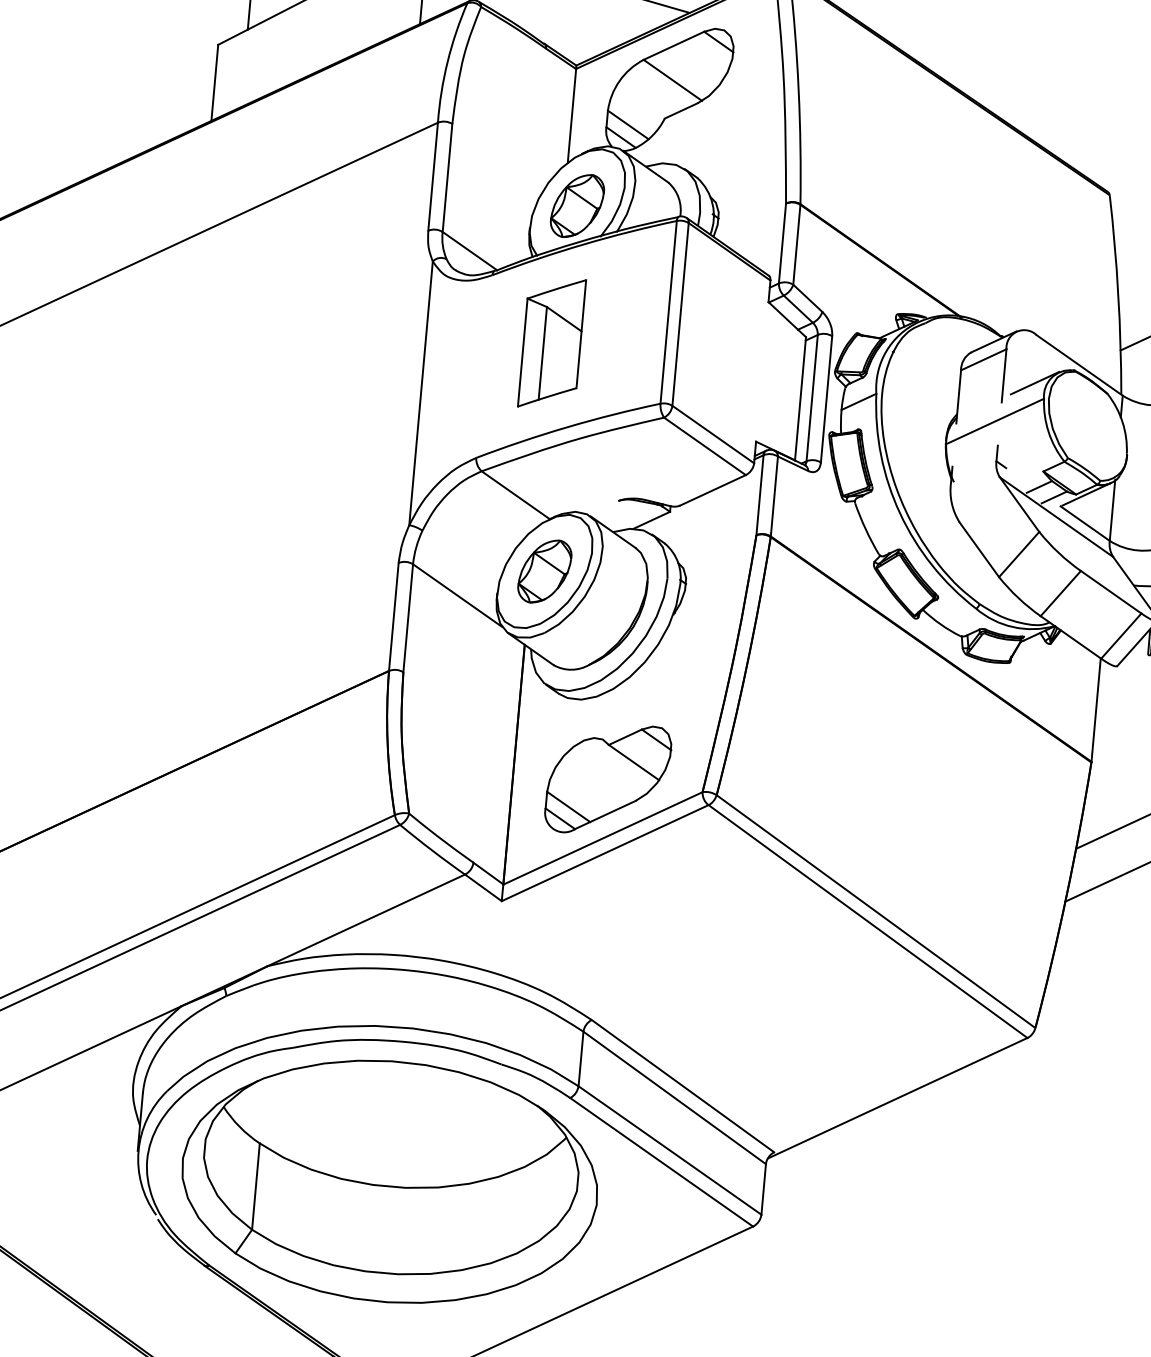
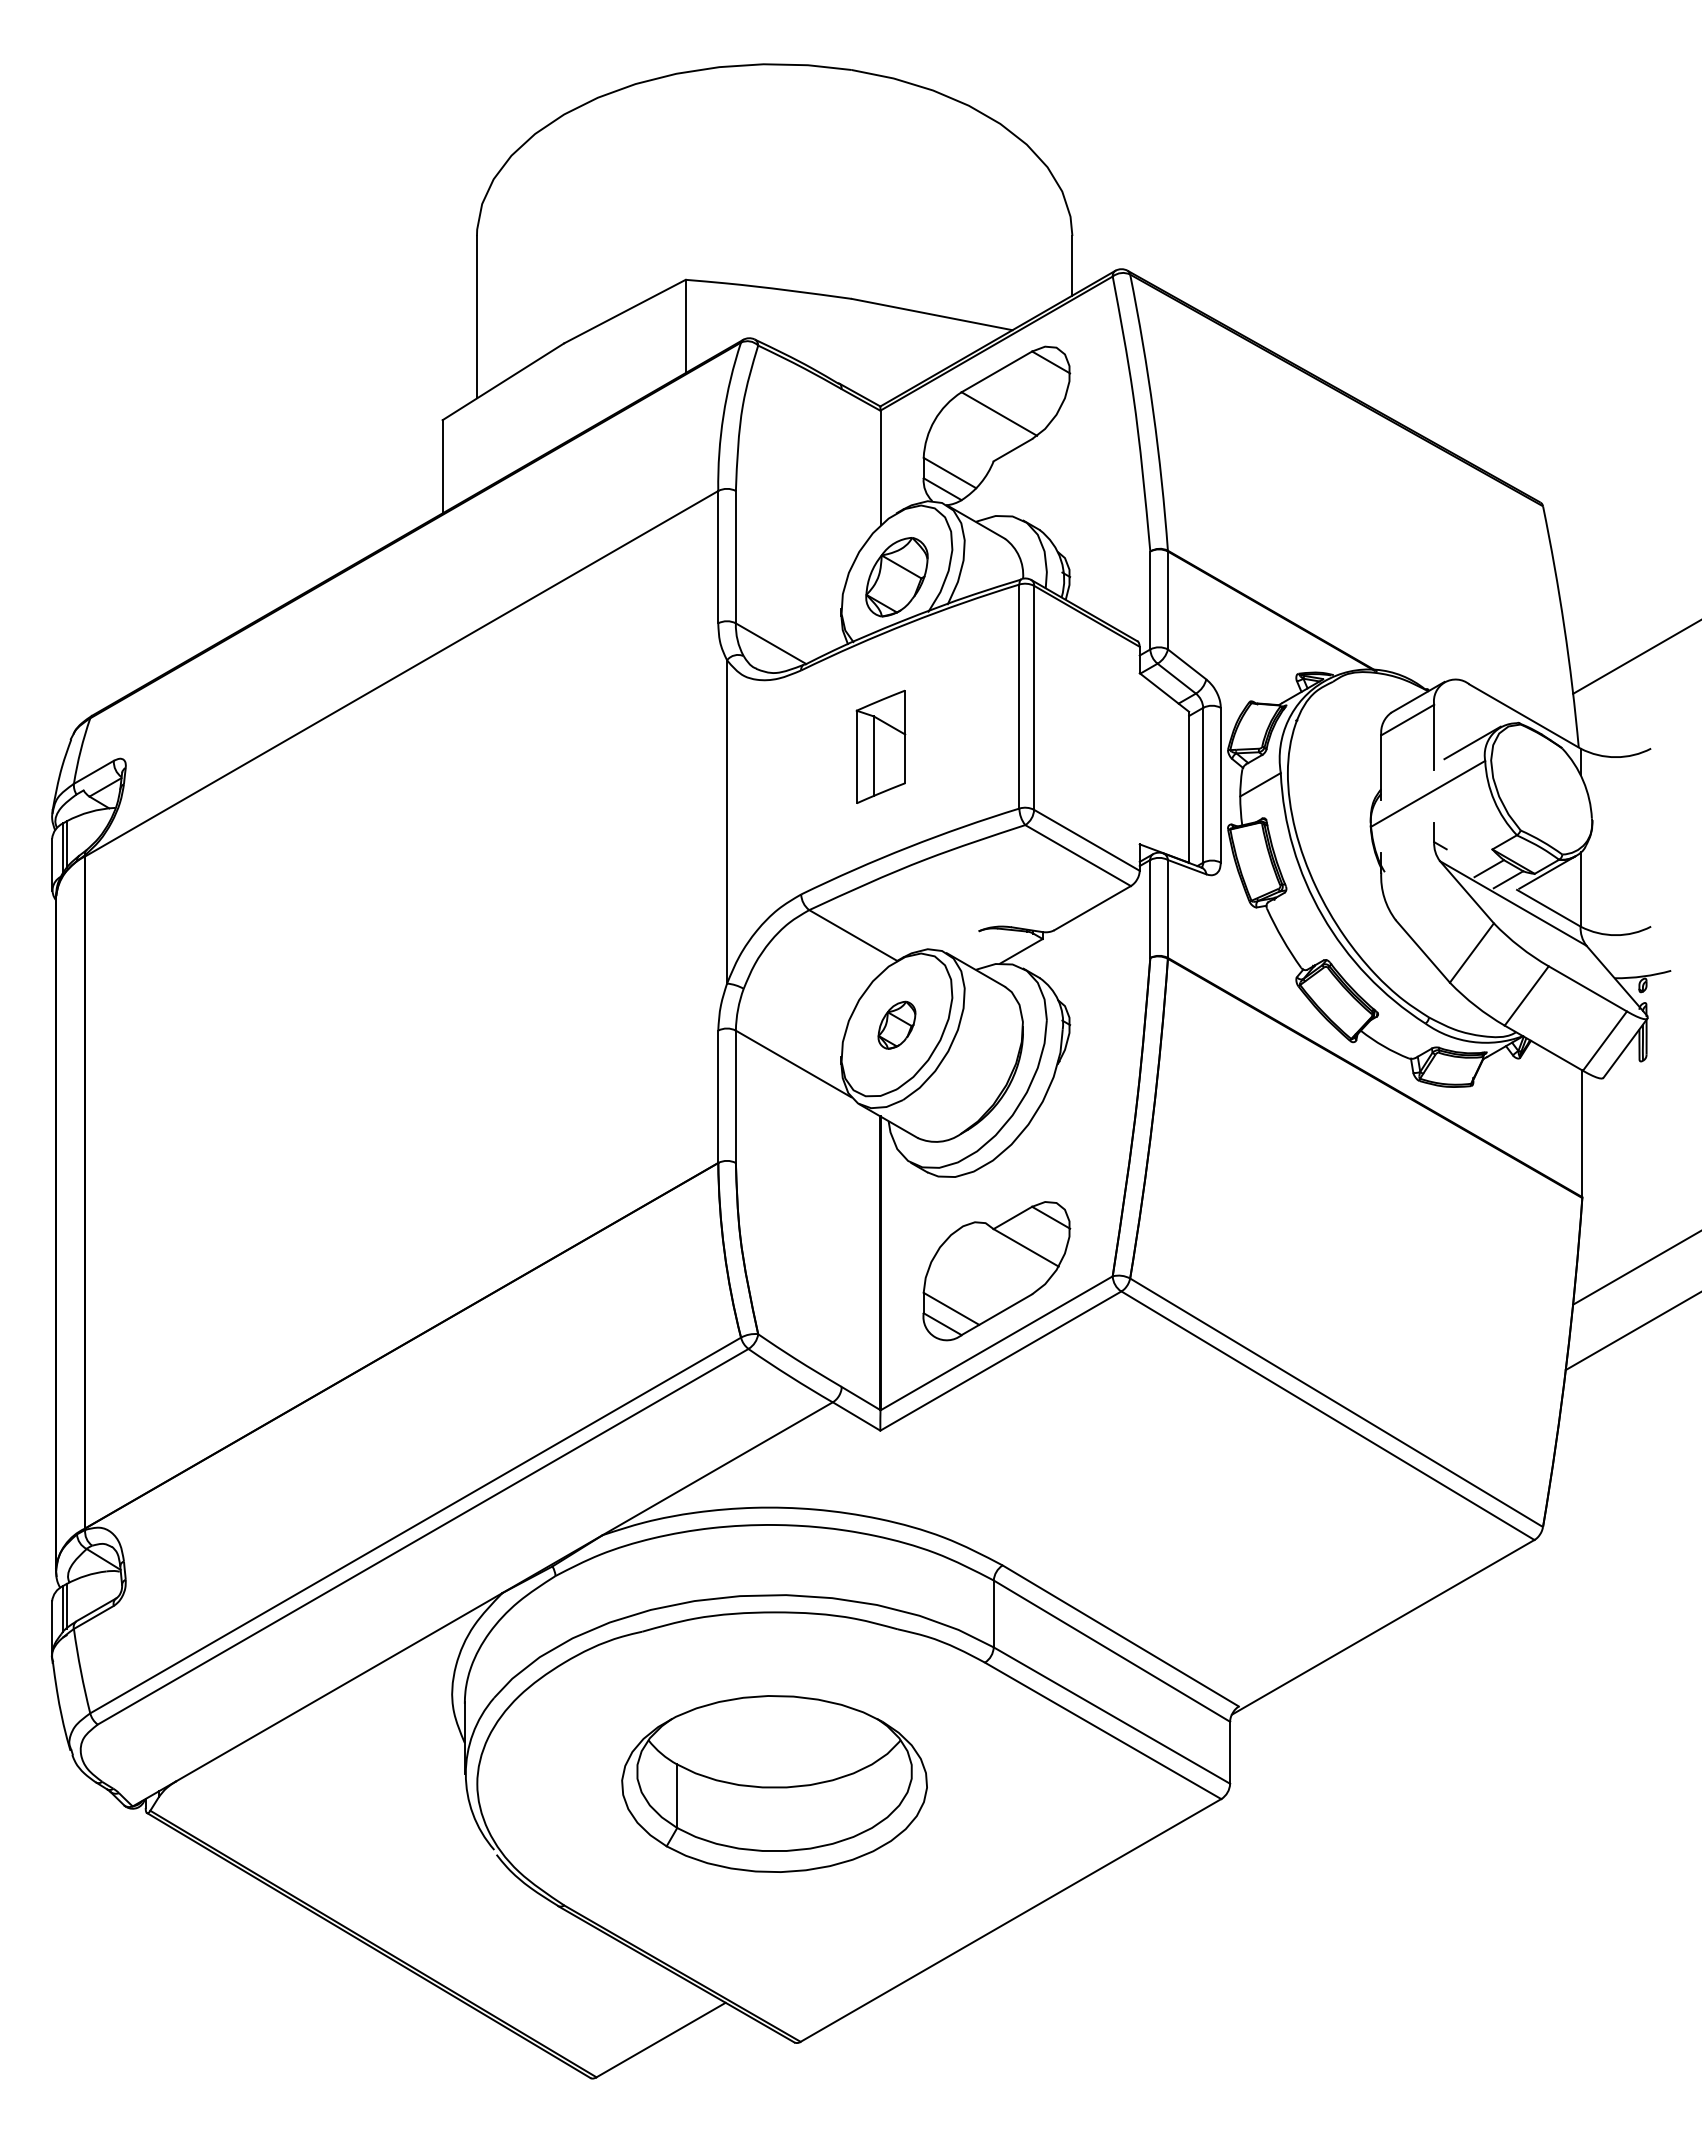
part: (551, 342) -> (880, 746), size x0.7
part: (544, 571) -> (896, 1025), size x0.6
part: (389, 1181) -> (774, 1783), size x0.6

